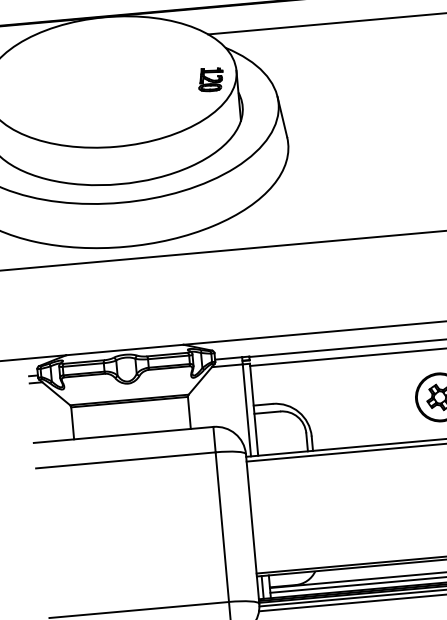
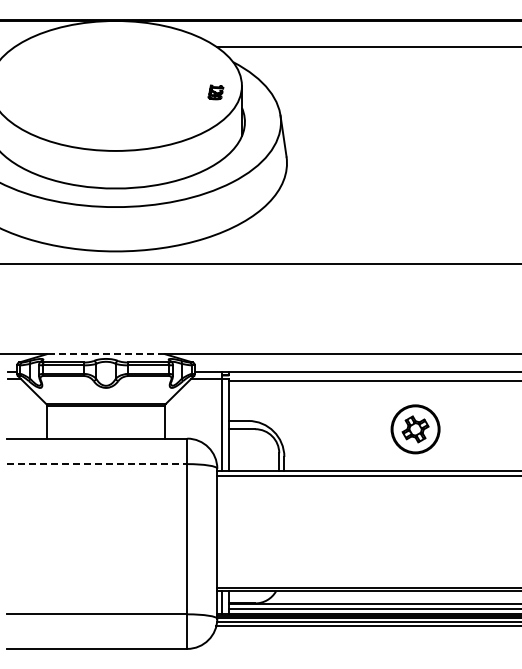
part: (210, 79) -> (215, 92), size x0.6
line: (125, 350) -> (106, 354), solid -> dashed
line: (126, 460) -> (97, 464), solid -> dashed

